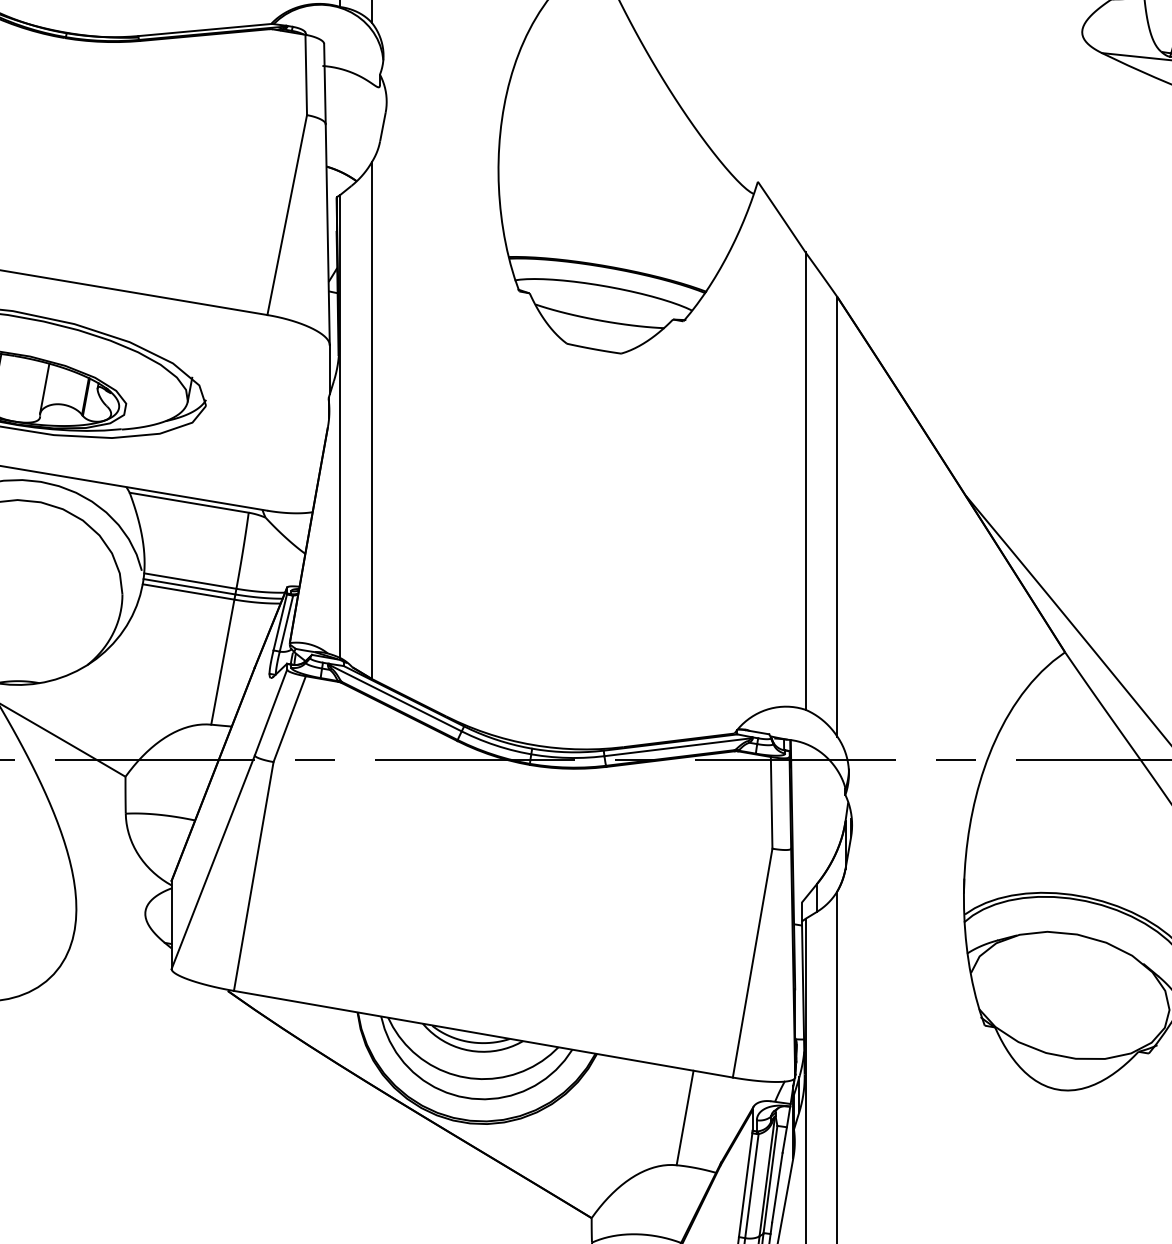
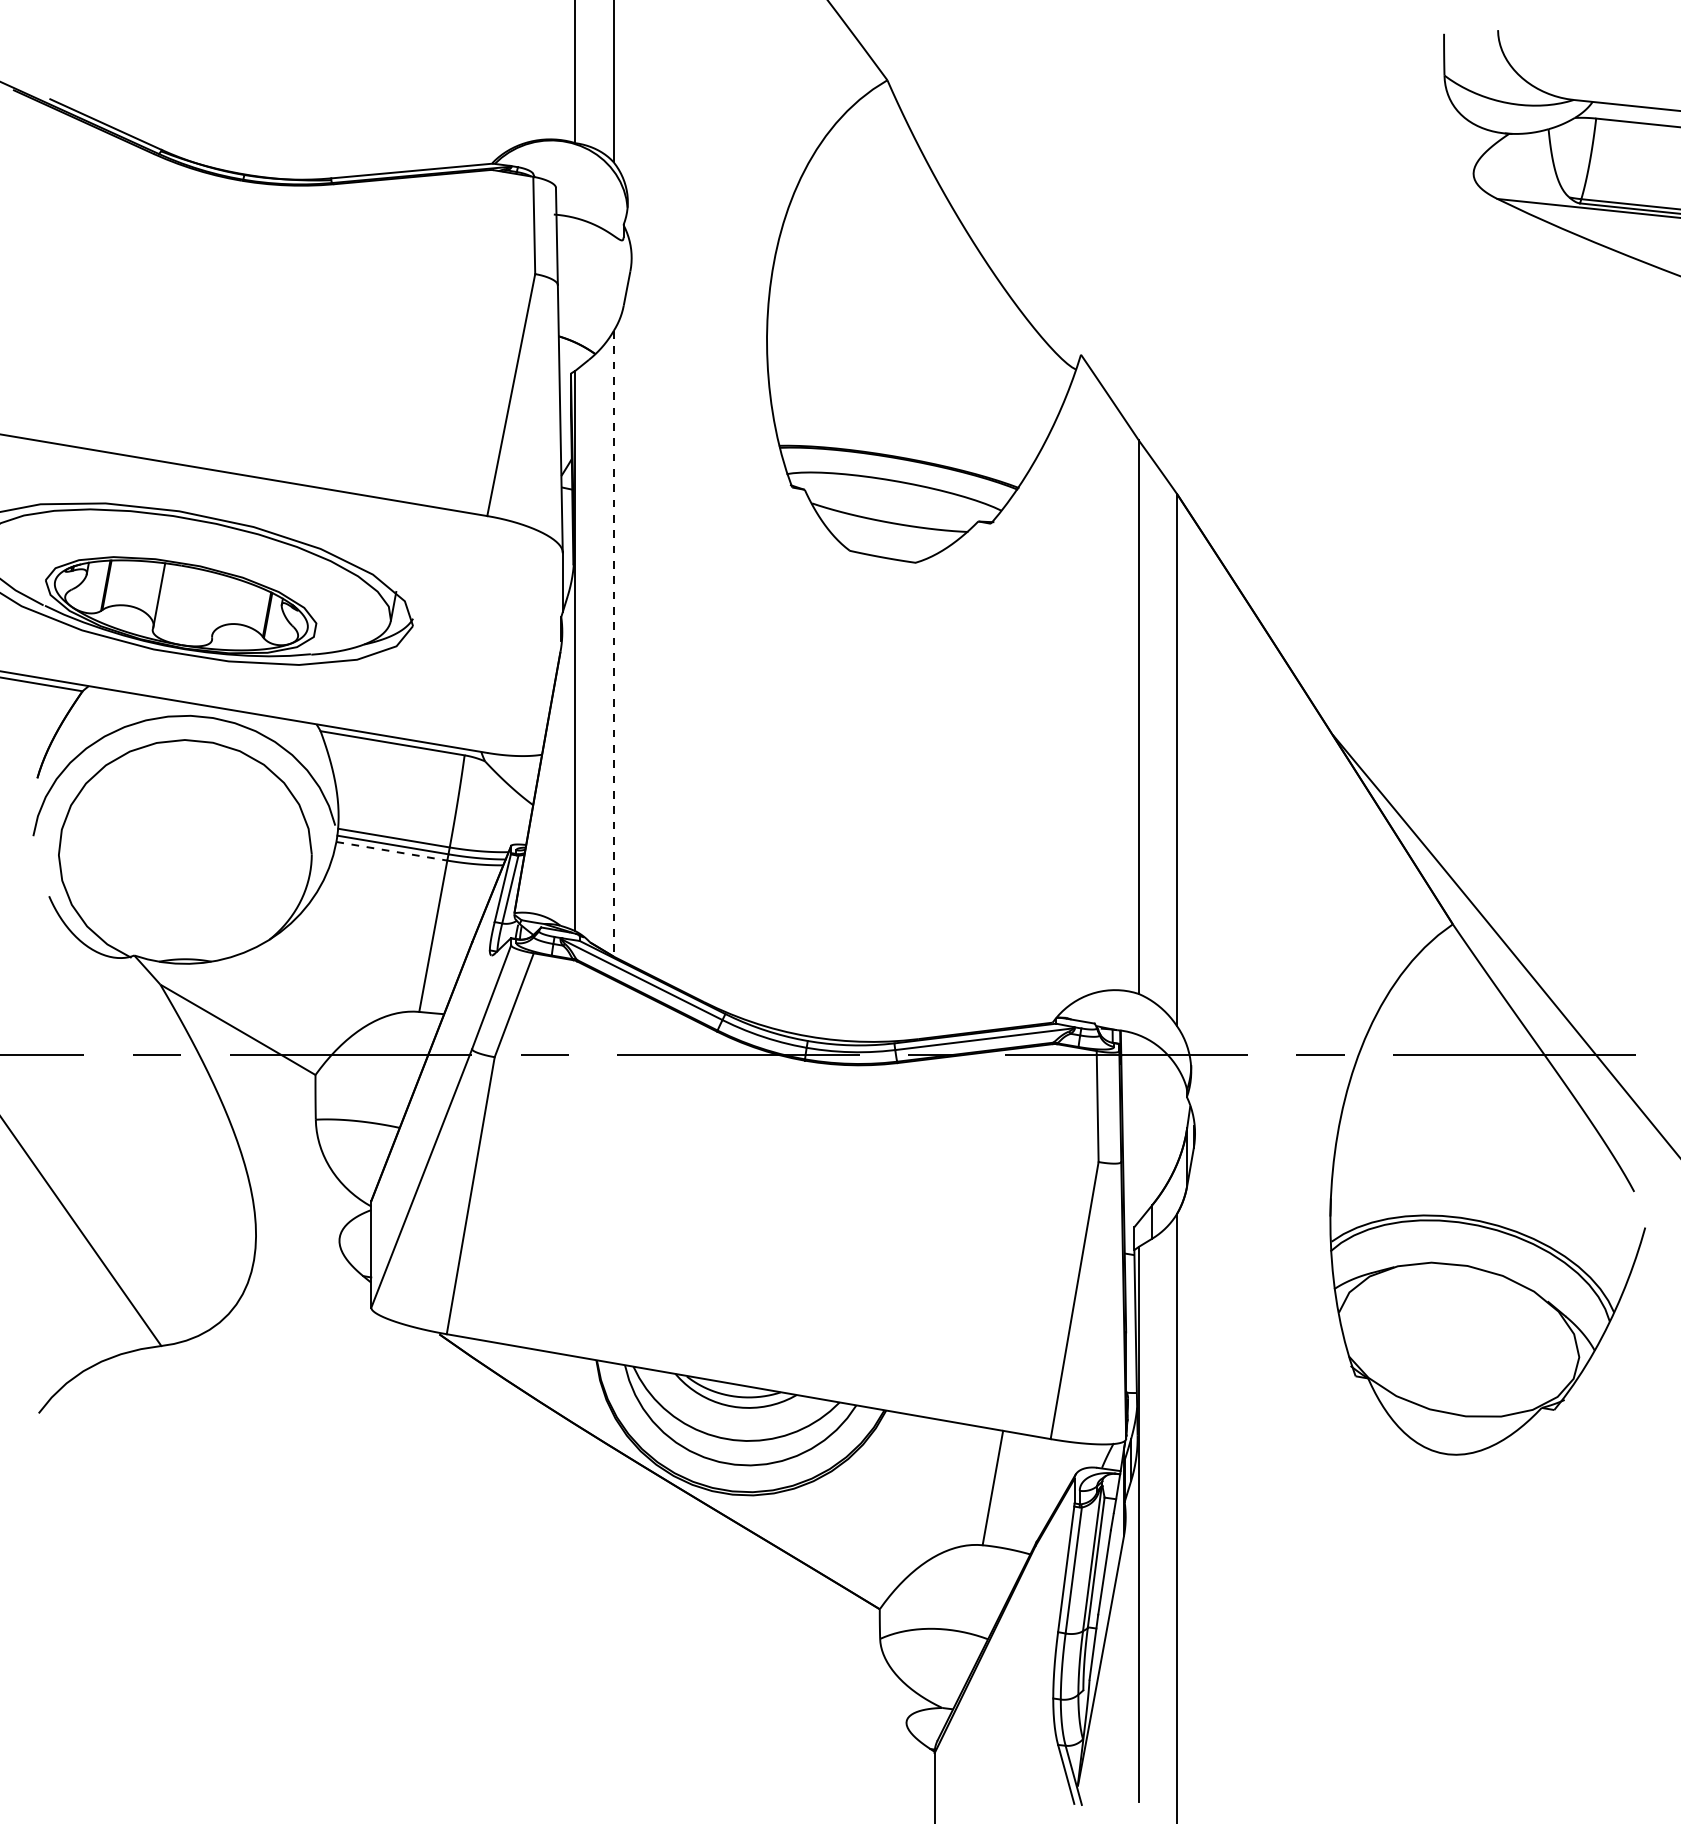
line: (44, 388) -> (217, 604), removed
line: (371, 420) -> (613, 643), solid -> dashed
line: (189, 592) -> (392, 851), solid -> dashed

